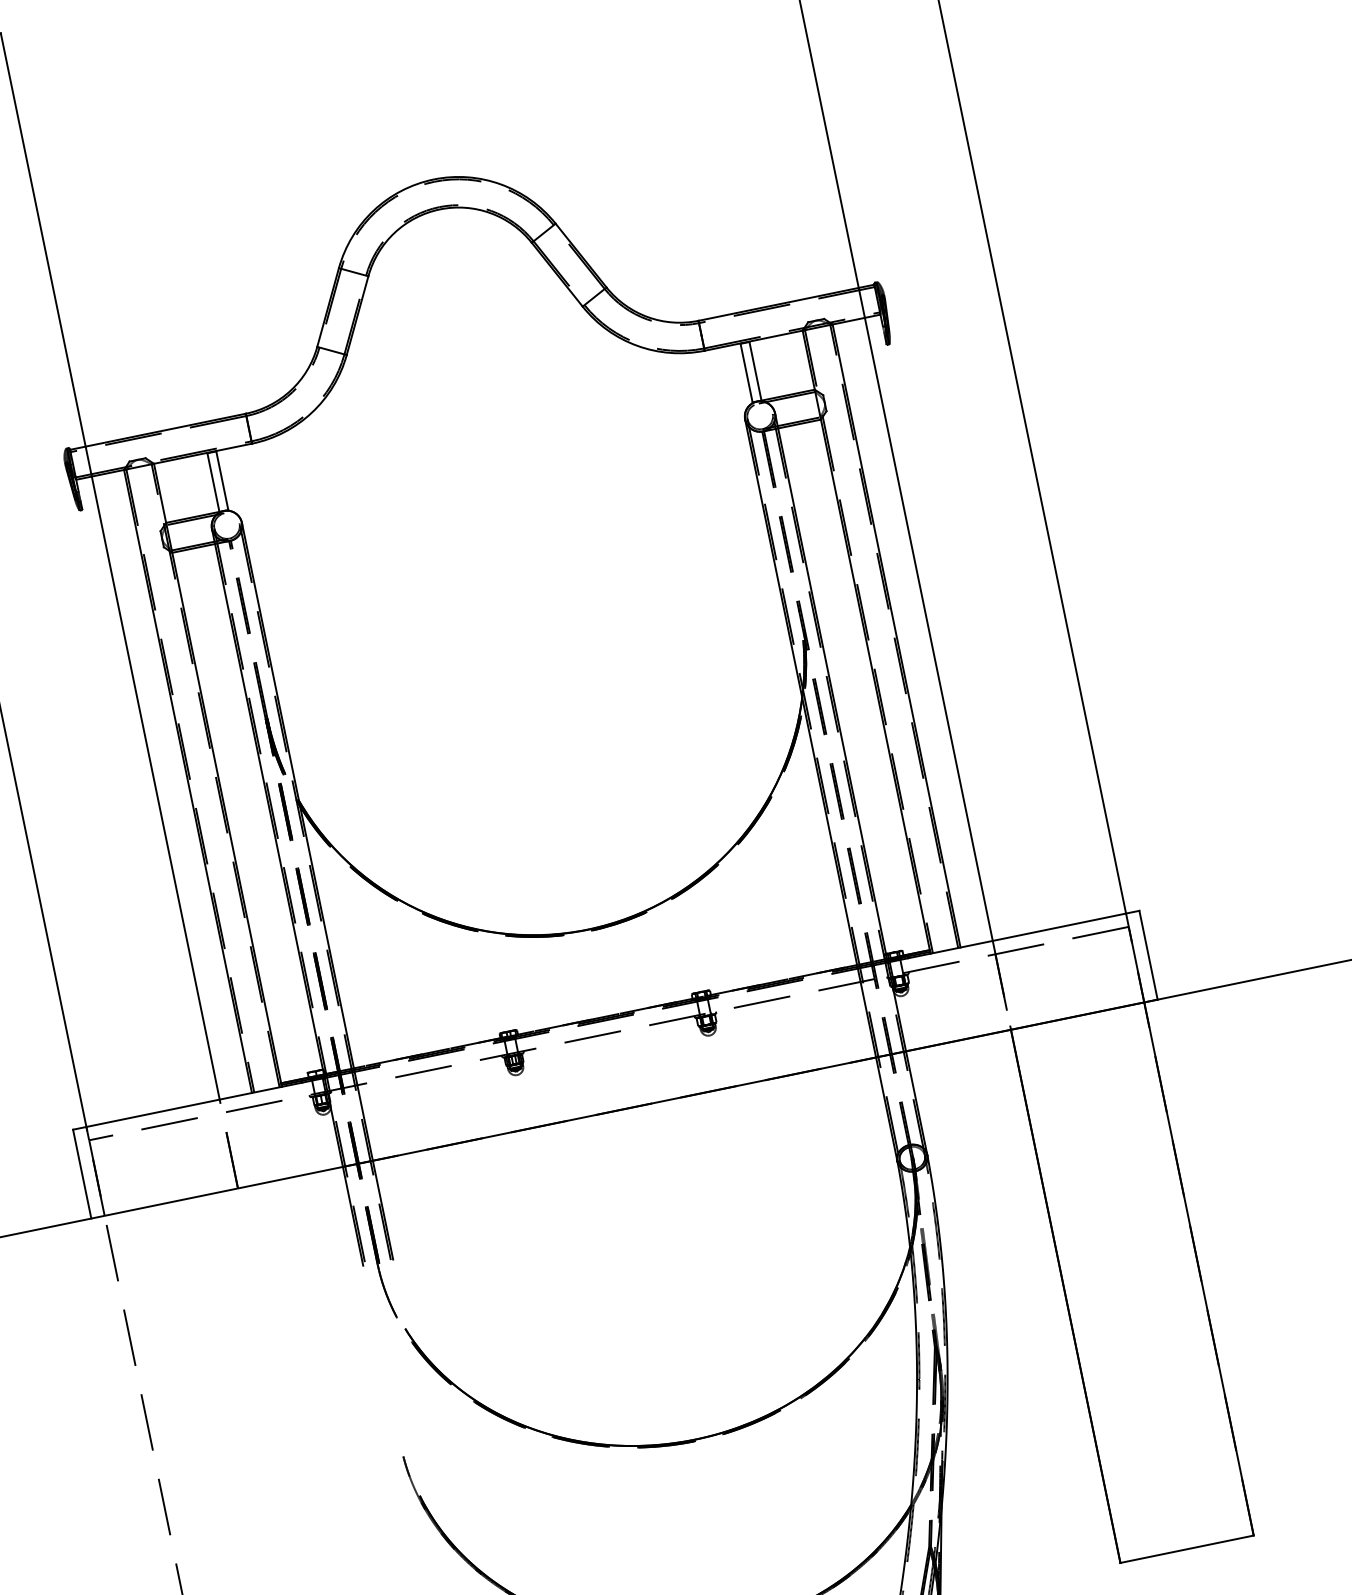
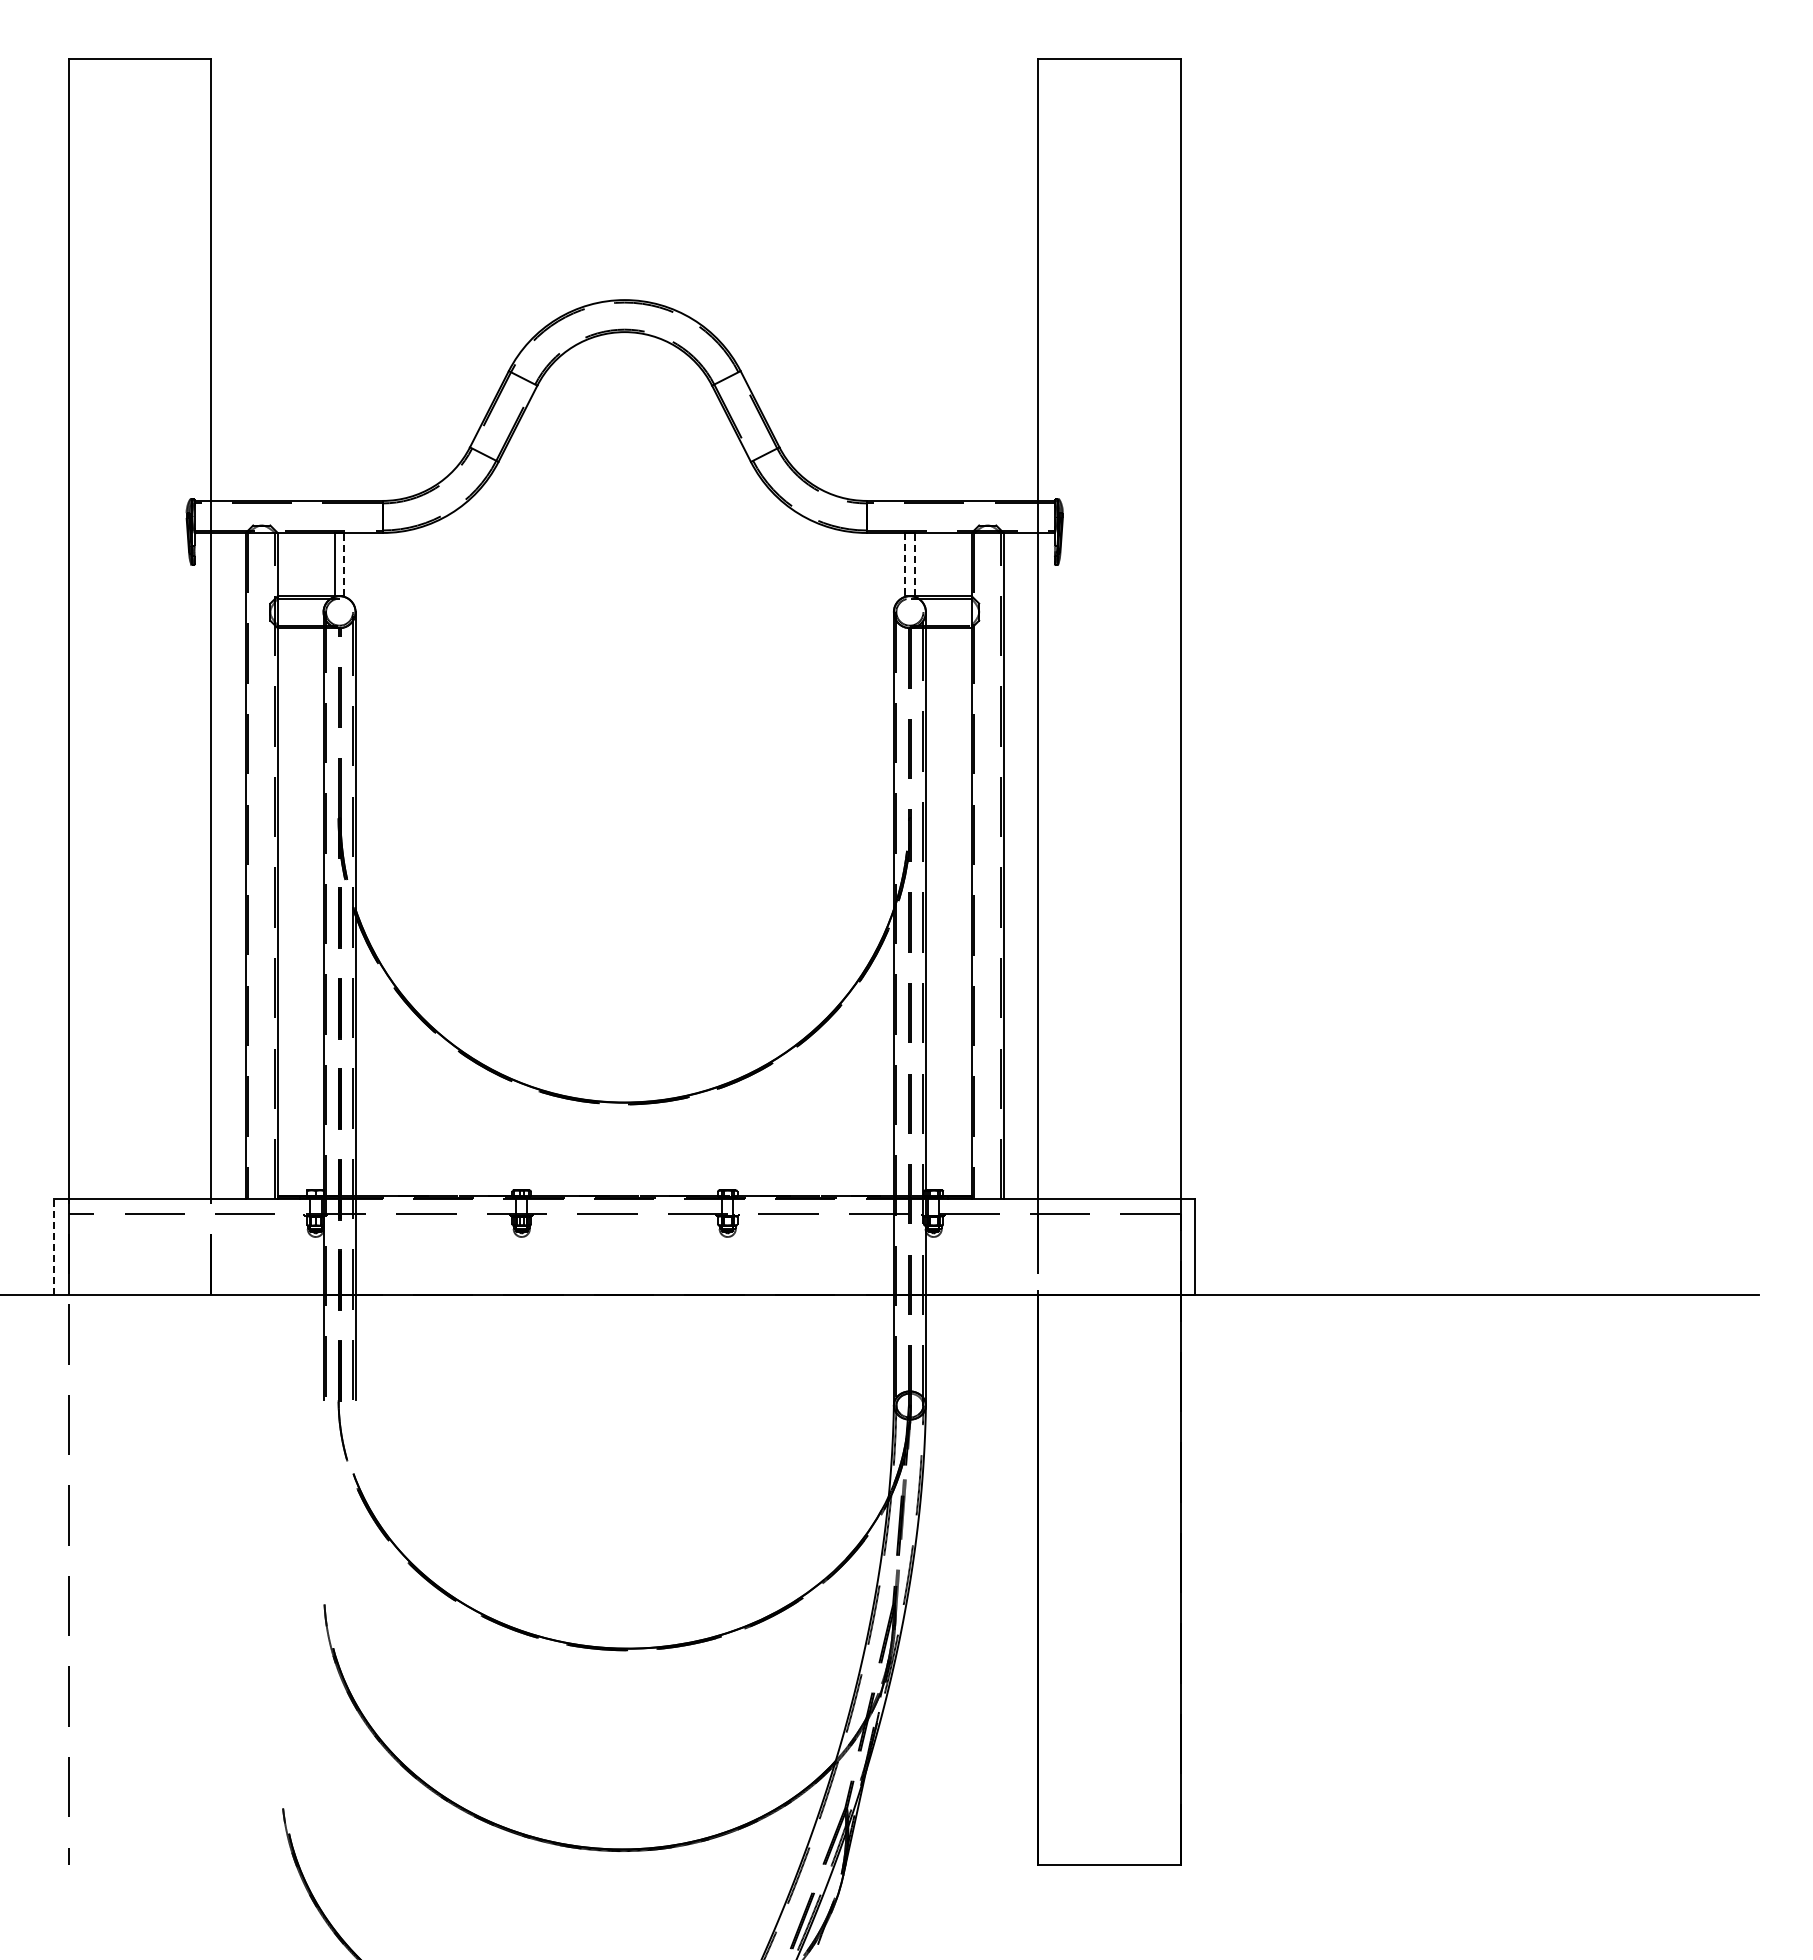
line: (755, 371) -> (914, 564), solid -> dashed
line: (747, 373) -> (905, 565), solid -> dashed
line: (222, 480) -> (344, 564), solid -> dashed
line: (82, 1173) -> (54, 1246), solid -> dashed

